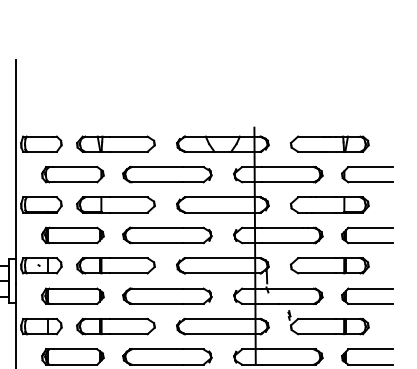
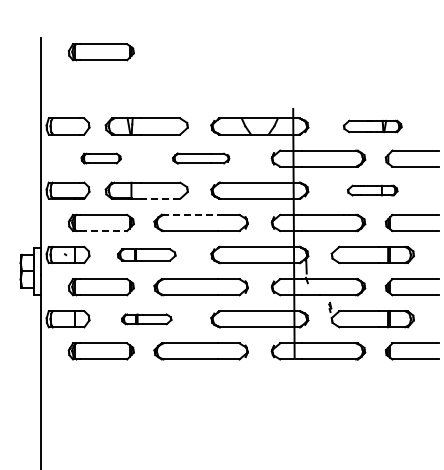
part: (73, 74) -> (101, 52), added
part: (329, 144) -> (372, 126), size x0.7
part: (72, 174) -> (100, 158), size x0.6
part: (166, 174) -> (200, 158), size x0.6
part: (329, 204) -> (372, 190), size x0.6
line: (128, 212) -> (160, 198), solid -> dashed
line: (157, 227) -> (190, 214), solid -> dashed
line: (75, 242) -> (104, 230), solid -> dashed
part: (115, 265) -> (146, 254), size x0.7
part: (115, 326) -> (146, 319), size x0.6

